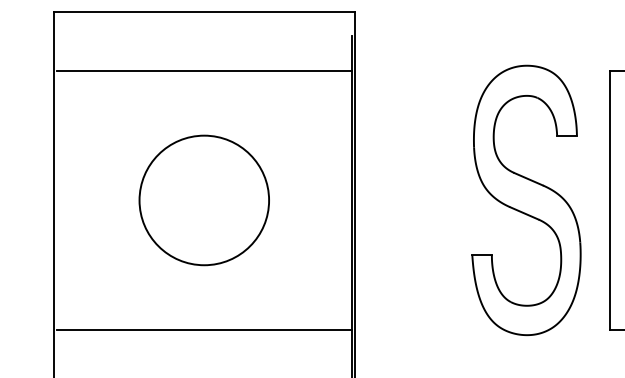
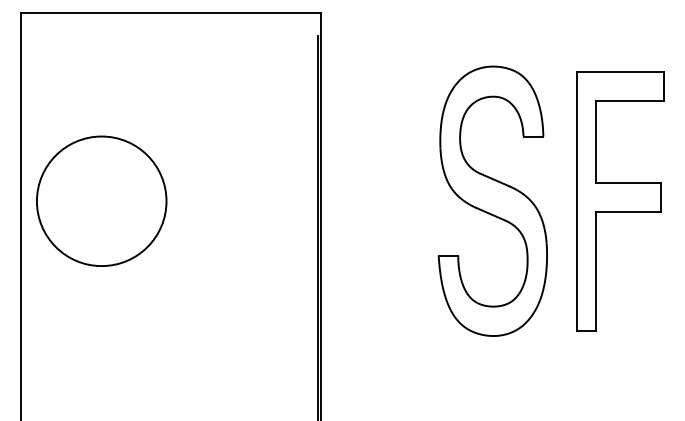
line: (204, 70) -> (170, 71), removed
circle: (204, 199) -> (101, 200), moved
line: (204, 329) -> (170, 330), removed

